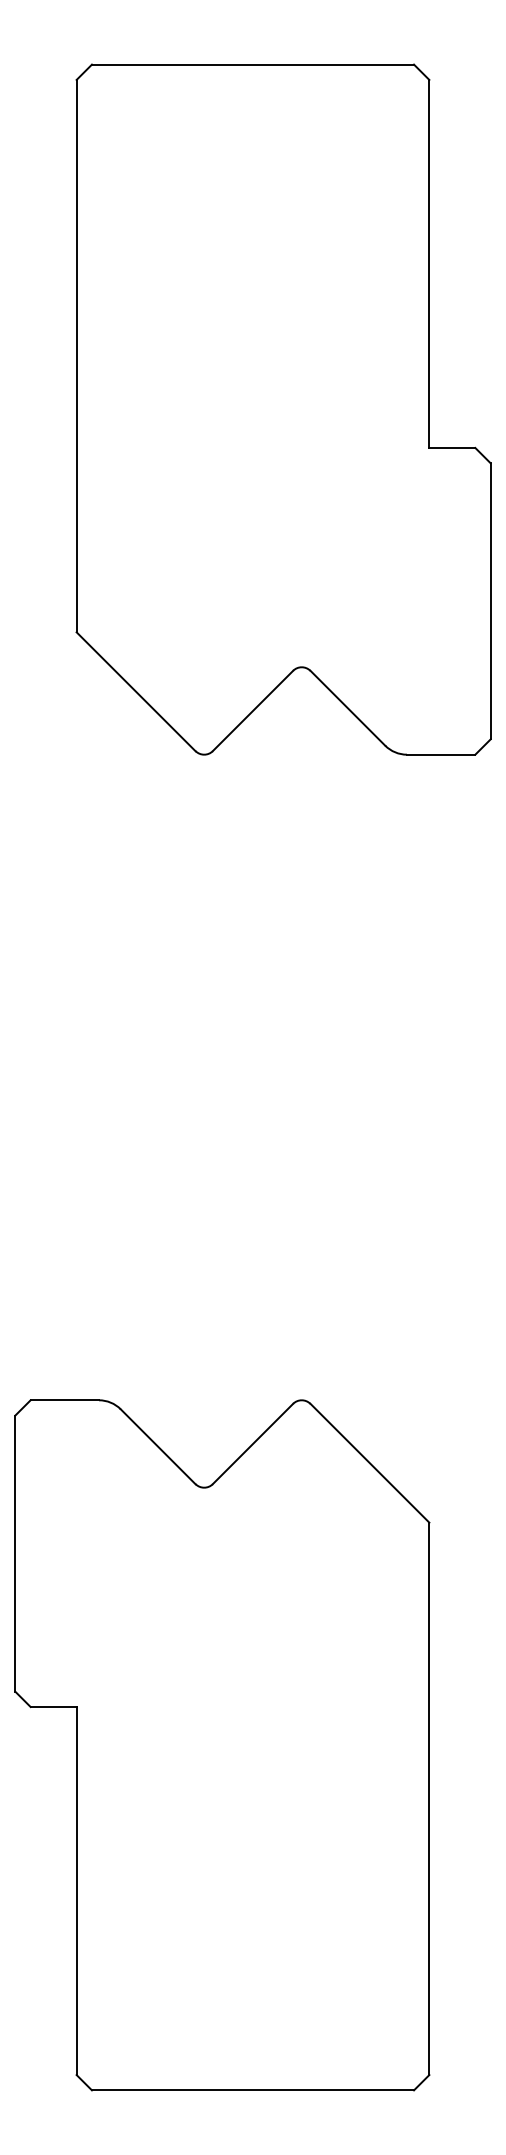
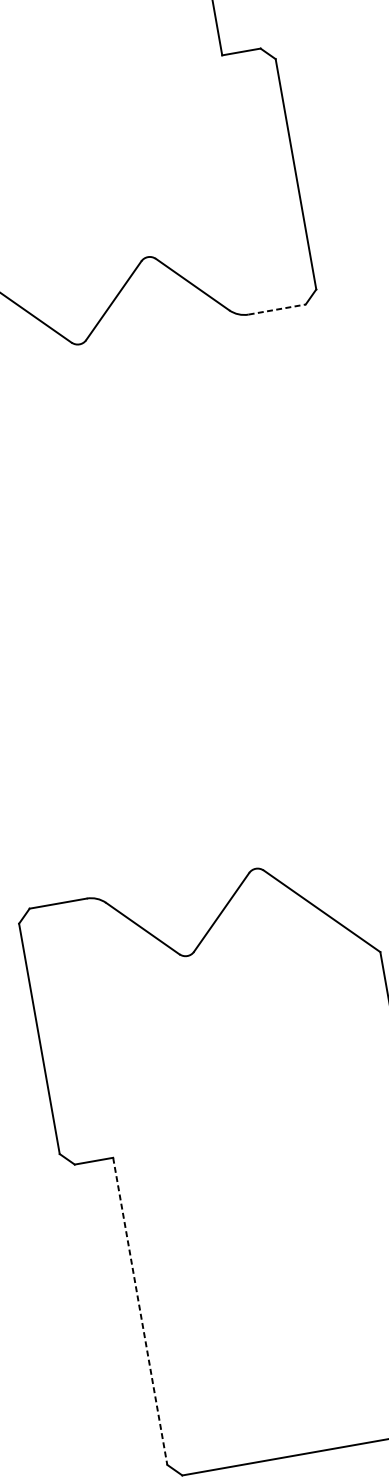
line: (441, 754) -> (277, 309), solid -> dashed
line: (76, 1891) -> (140, 1311), solid -> dashed

